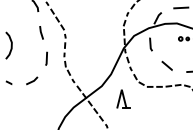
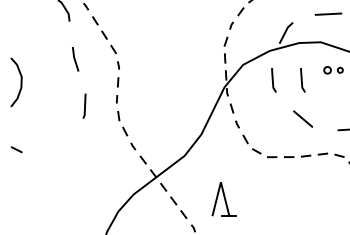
line: (166, 44) -> (301, 80), added
line: (32, 80) -> (59, 145), removed
part: (123, 98) -> (223, 198), moved

